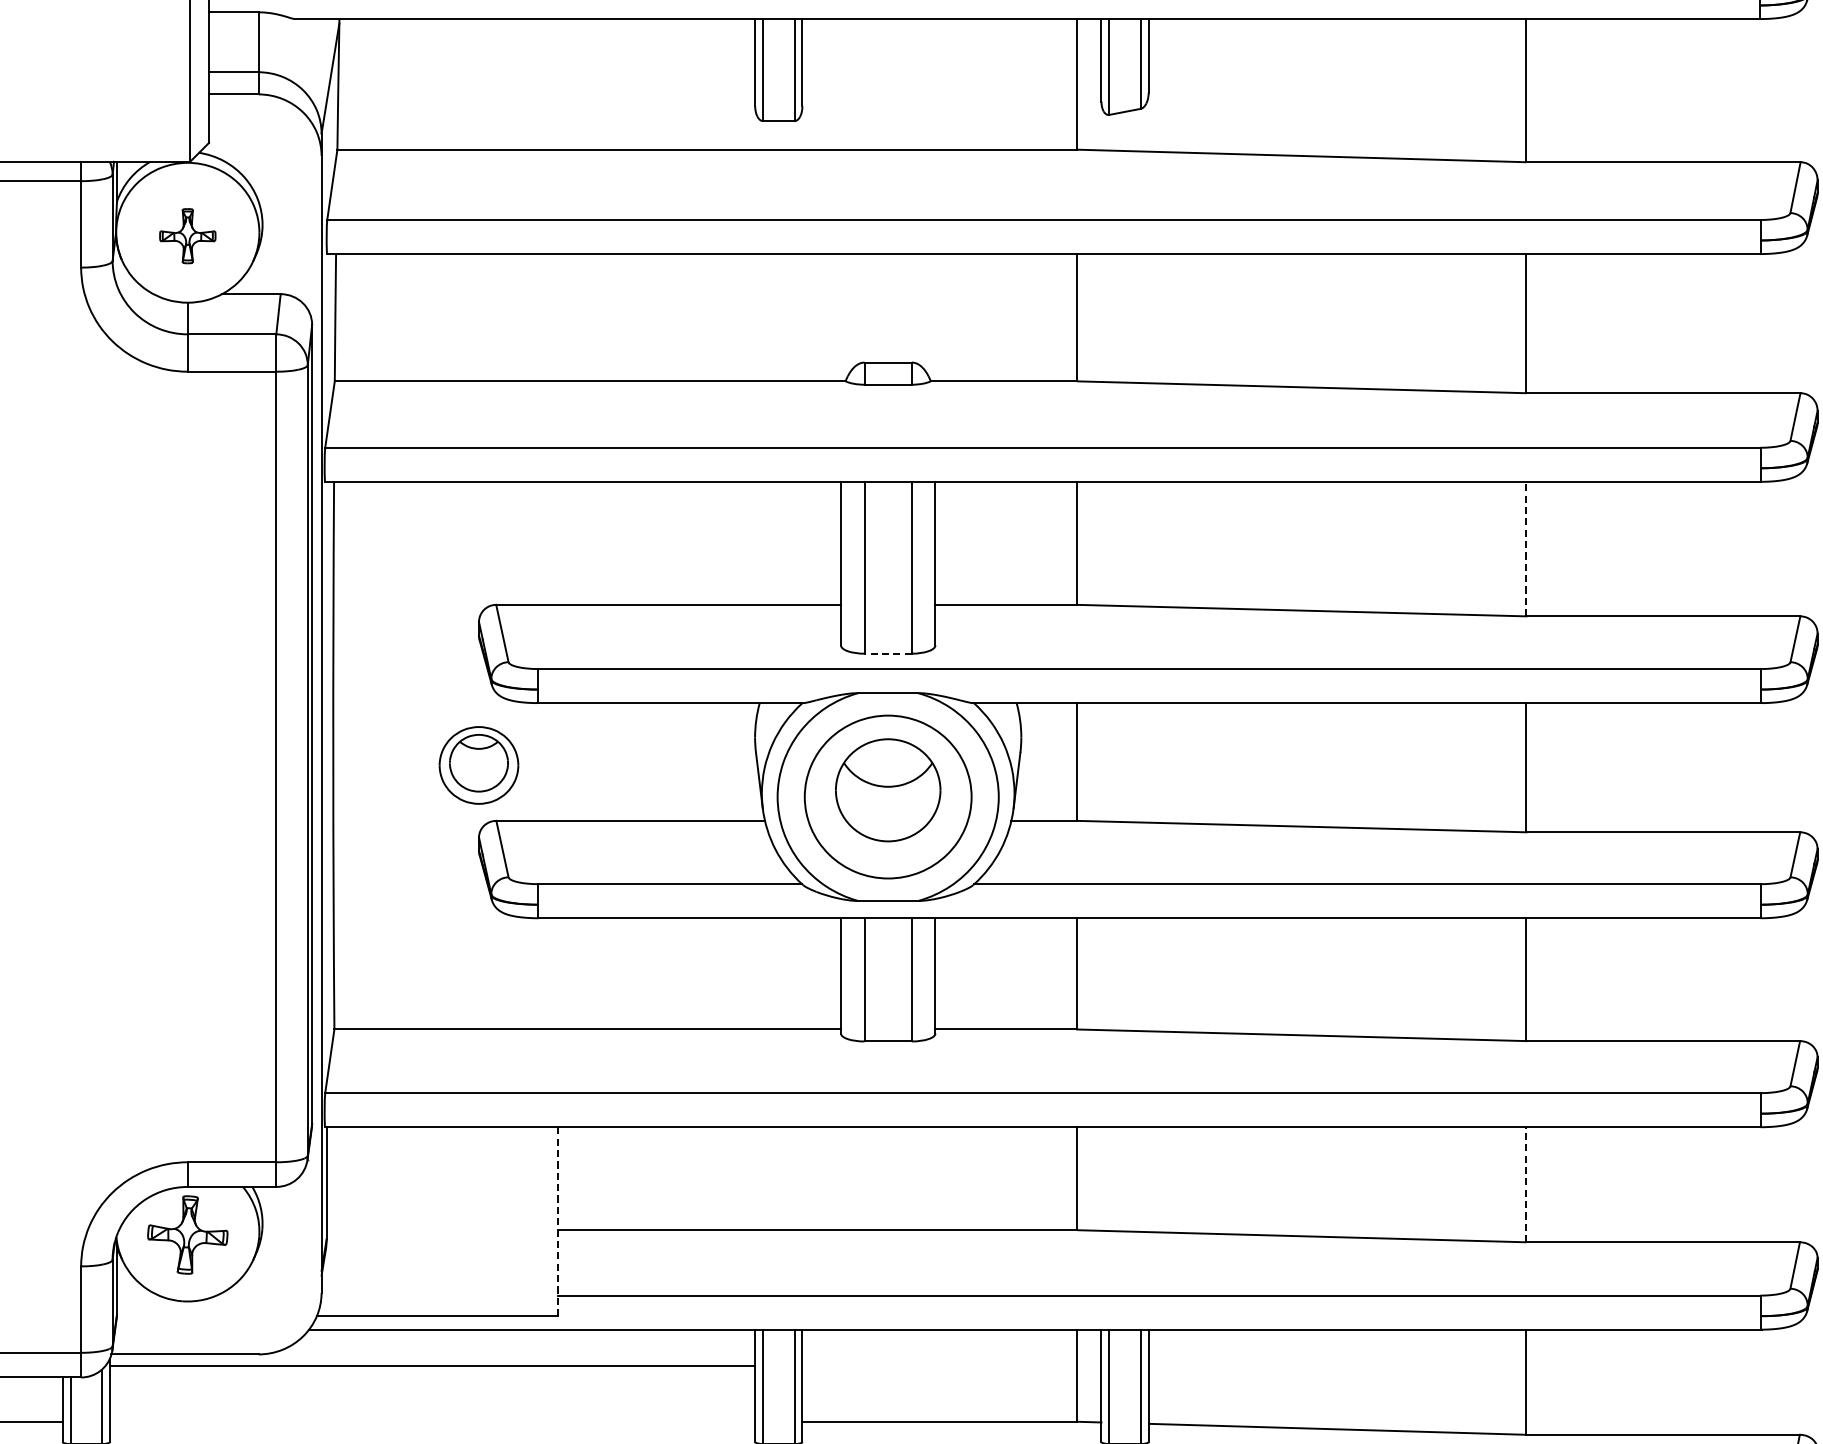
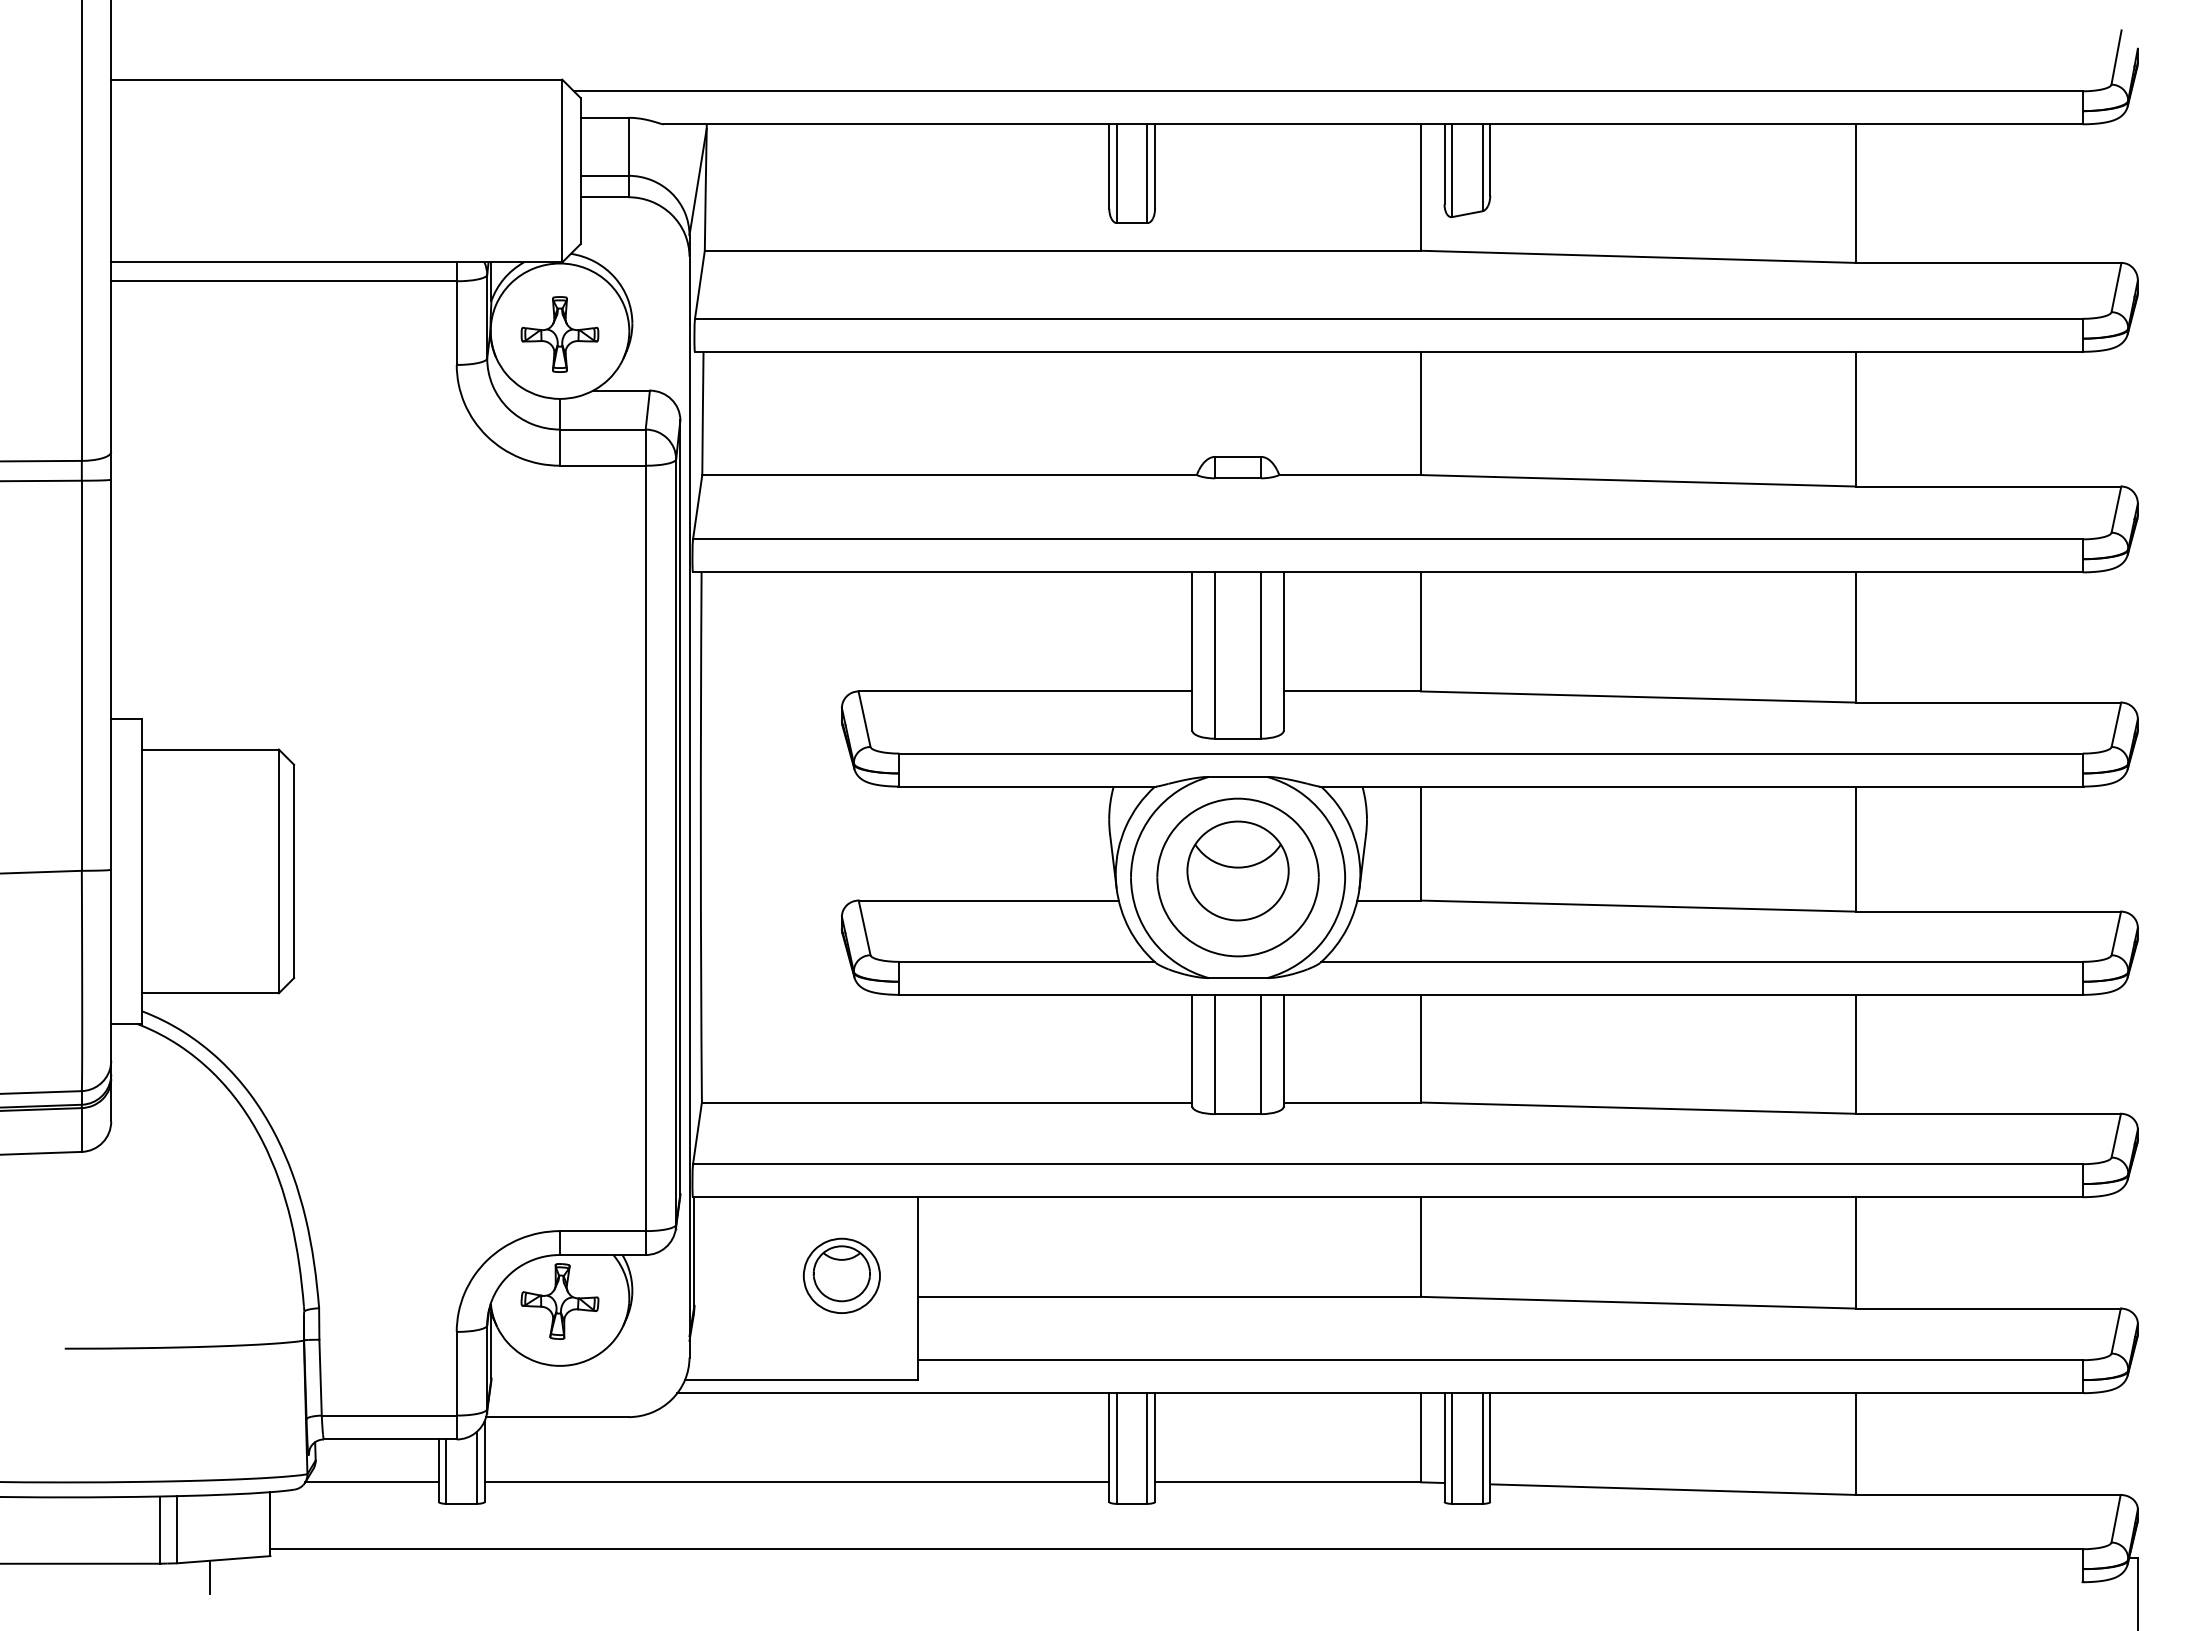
part: (187, 236) -> (559, 334), size x1.43
line: (1525, 548) -> (1855, 636), dashed -> solid
line: (888, 653) -> (1238, 738), dashed -> solid
part: (478, 765) -> (841, 1275), moved
line: (1525, 1184) -> (1855, 1252), dashed -> solid
line: (558, 1222) -> (918, 1289), dashed -> solid
line: (432, 1366) -> (796, 1482), moved

